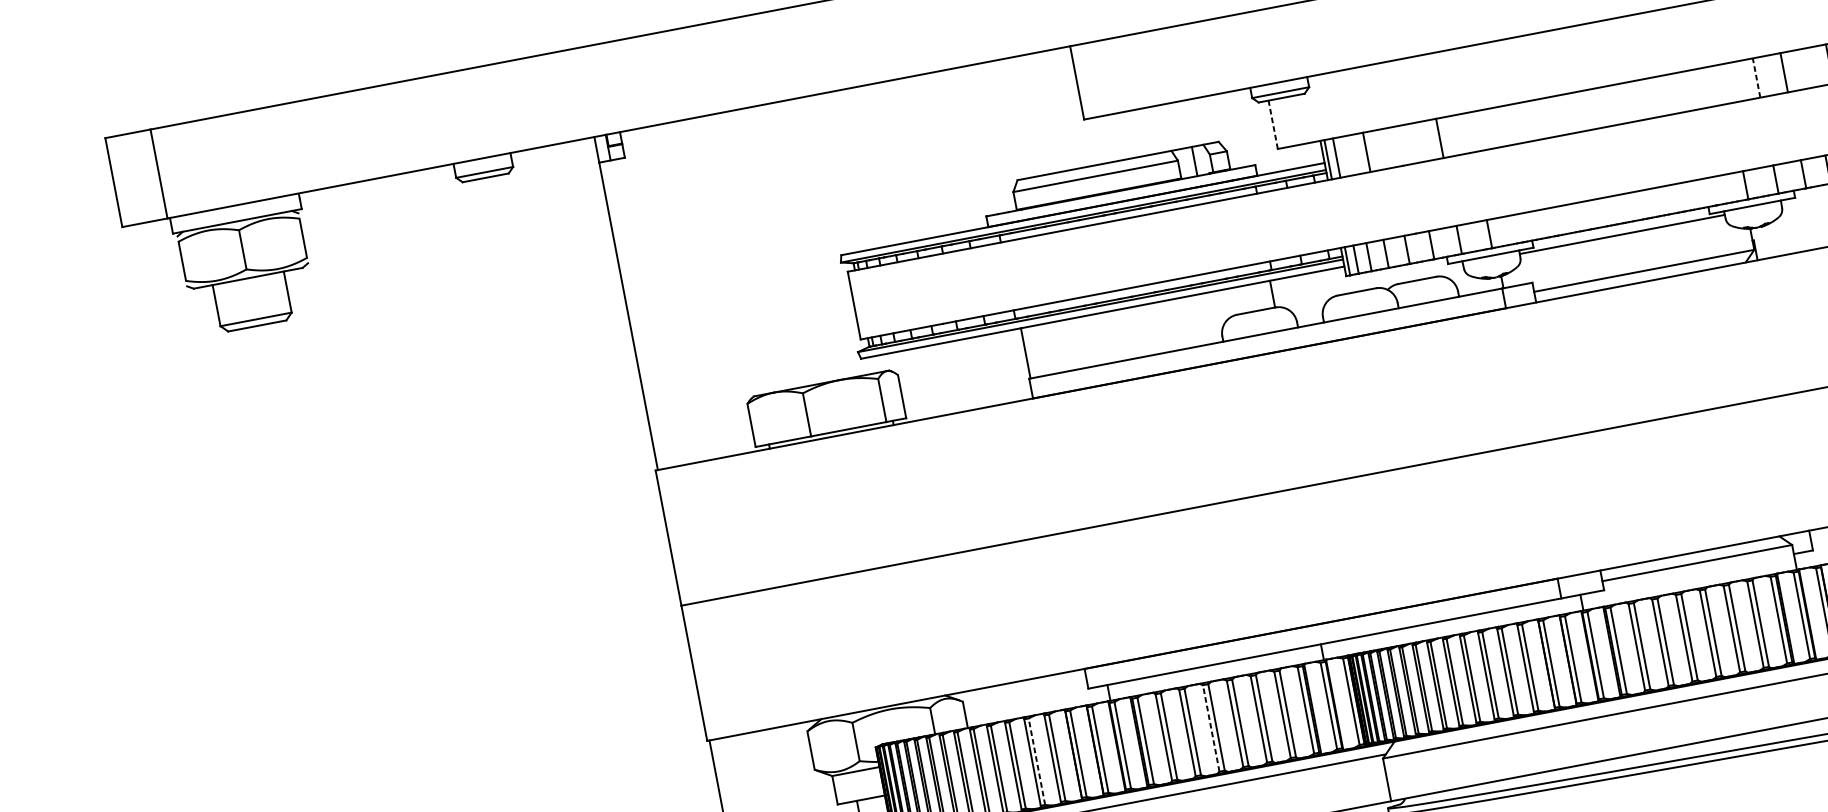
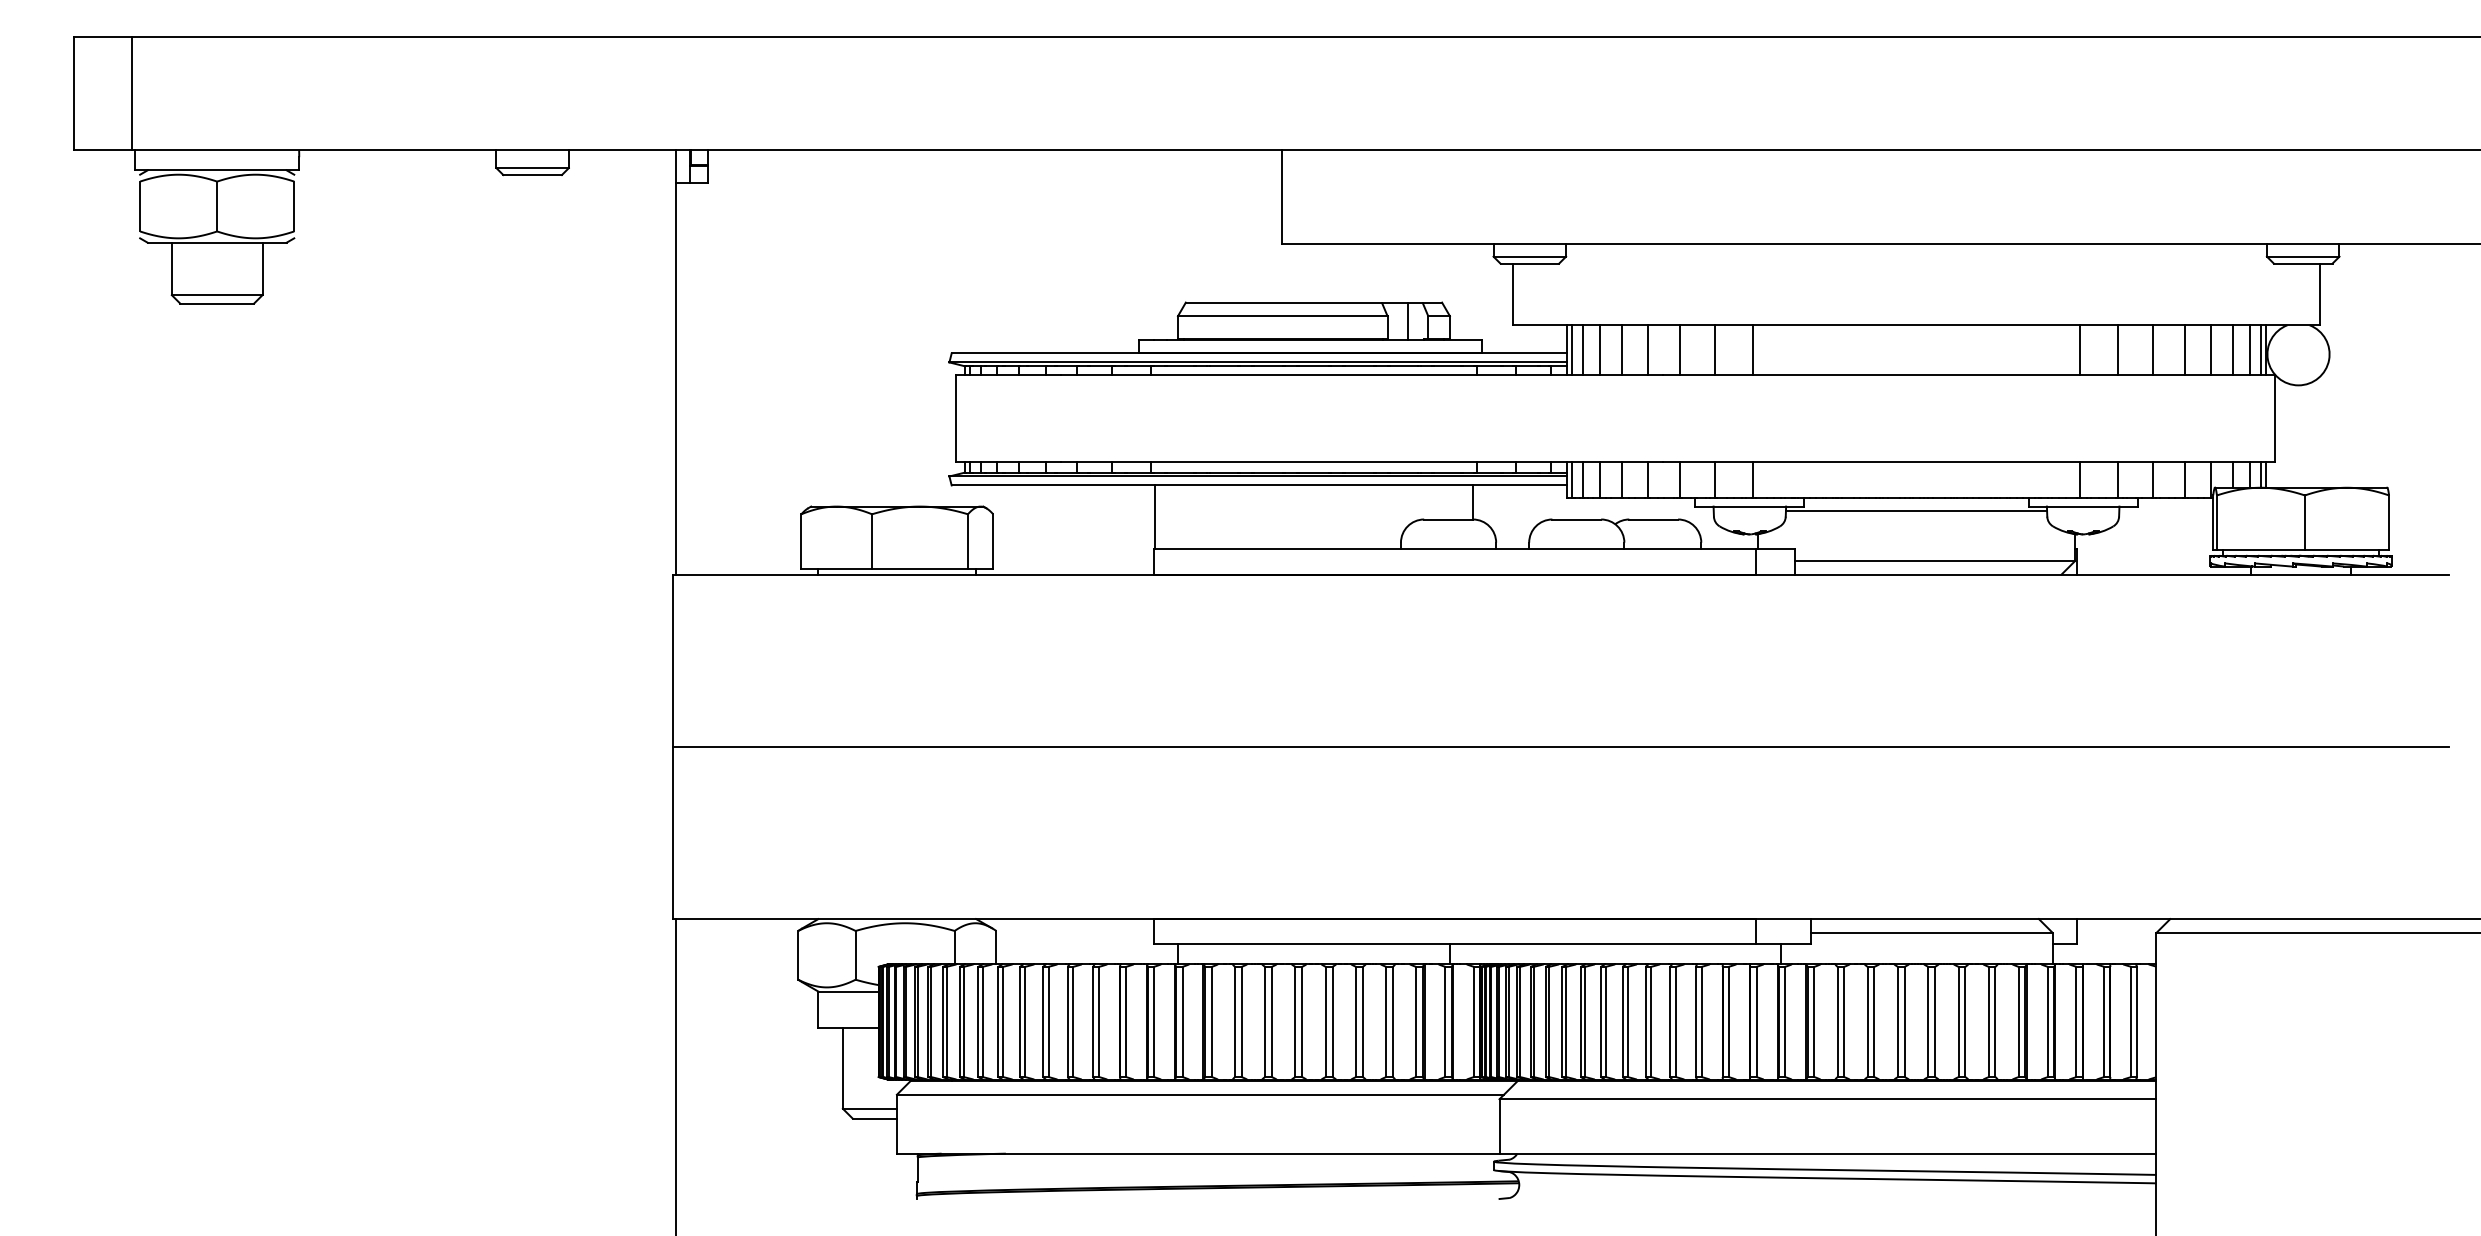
line: (1808, 68) -> (2184, 350), added
line: (1756, 77) -> (2118, 349), dashed -> solid
line: (1726, 83) -> (2079, 350), added
line: (1273, 124) -> (1513, 294), dashed -> solid
line: (1470, 132) -> (1753, 350), added
line: (1412, 143) -> (1679, 350), added
line: (1387, 148) -> (1648, 350), added
line: (1349, 155) -> (1599, 350), added
line: (1211, 728) -> (1295, 1021), dashed -> solid
line: (1037, 761) -> (1073, 1021), dashed -> solid

